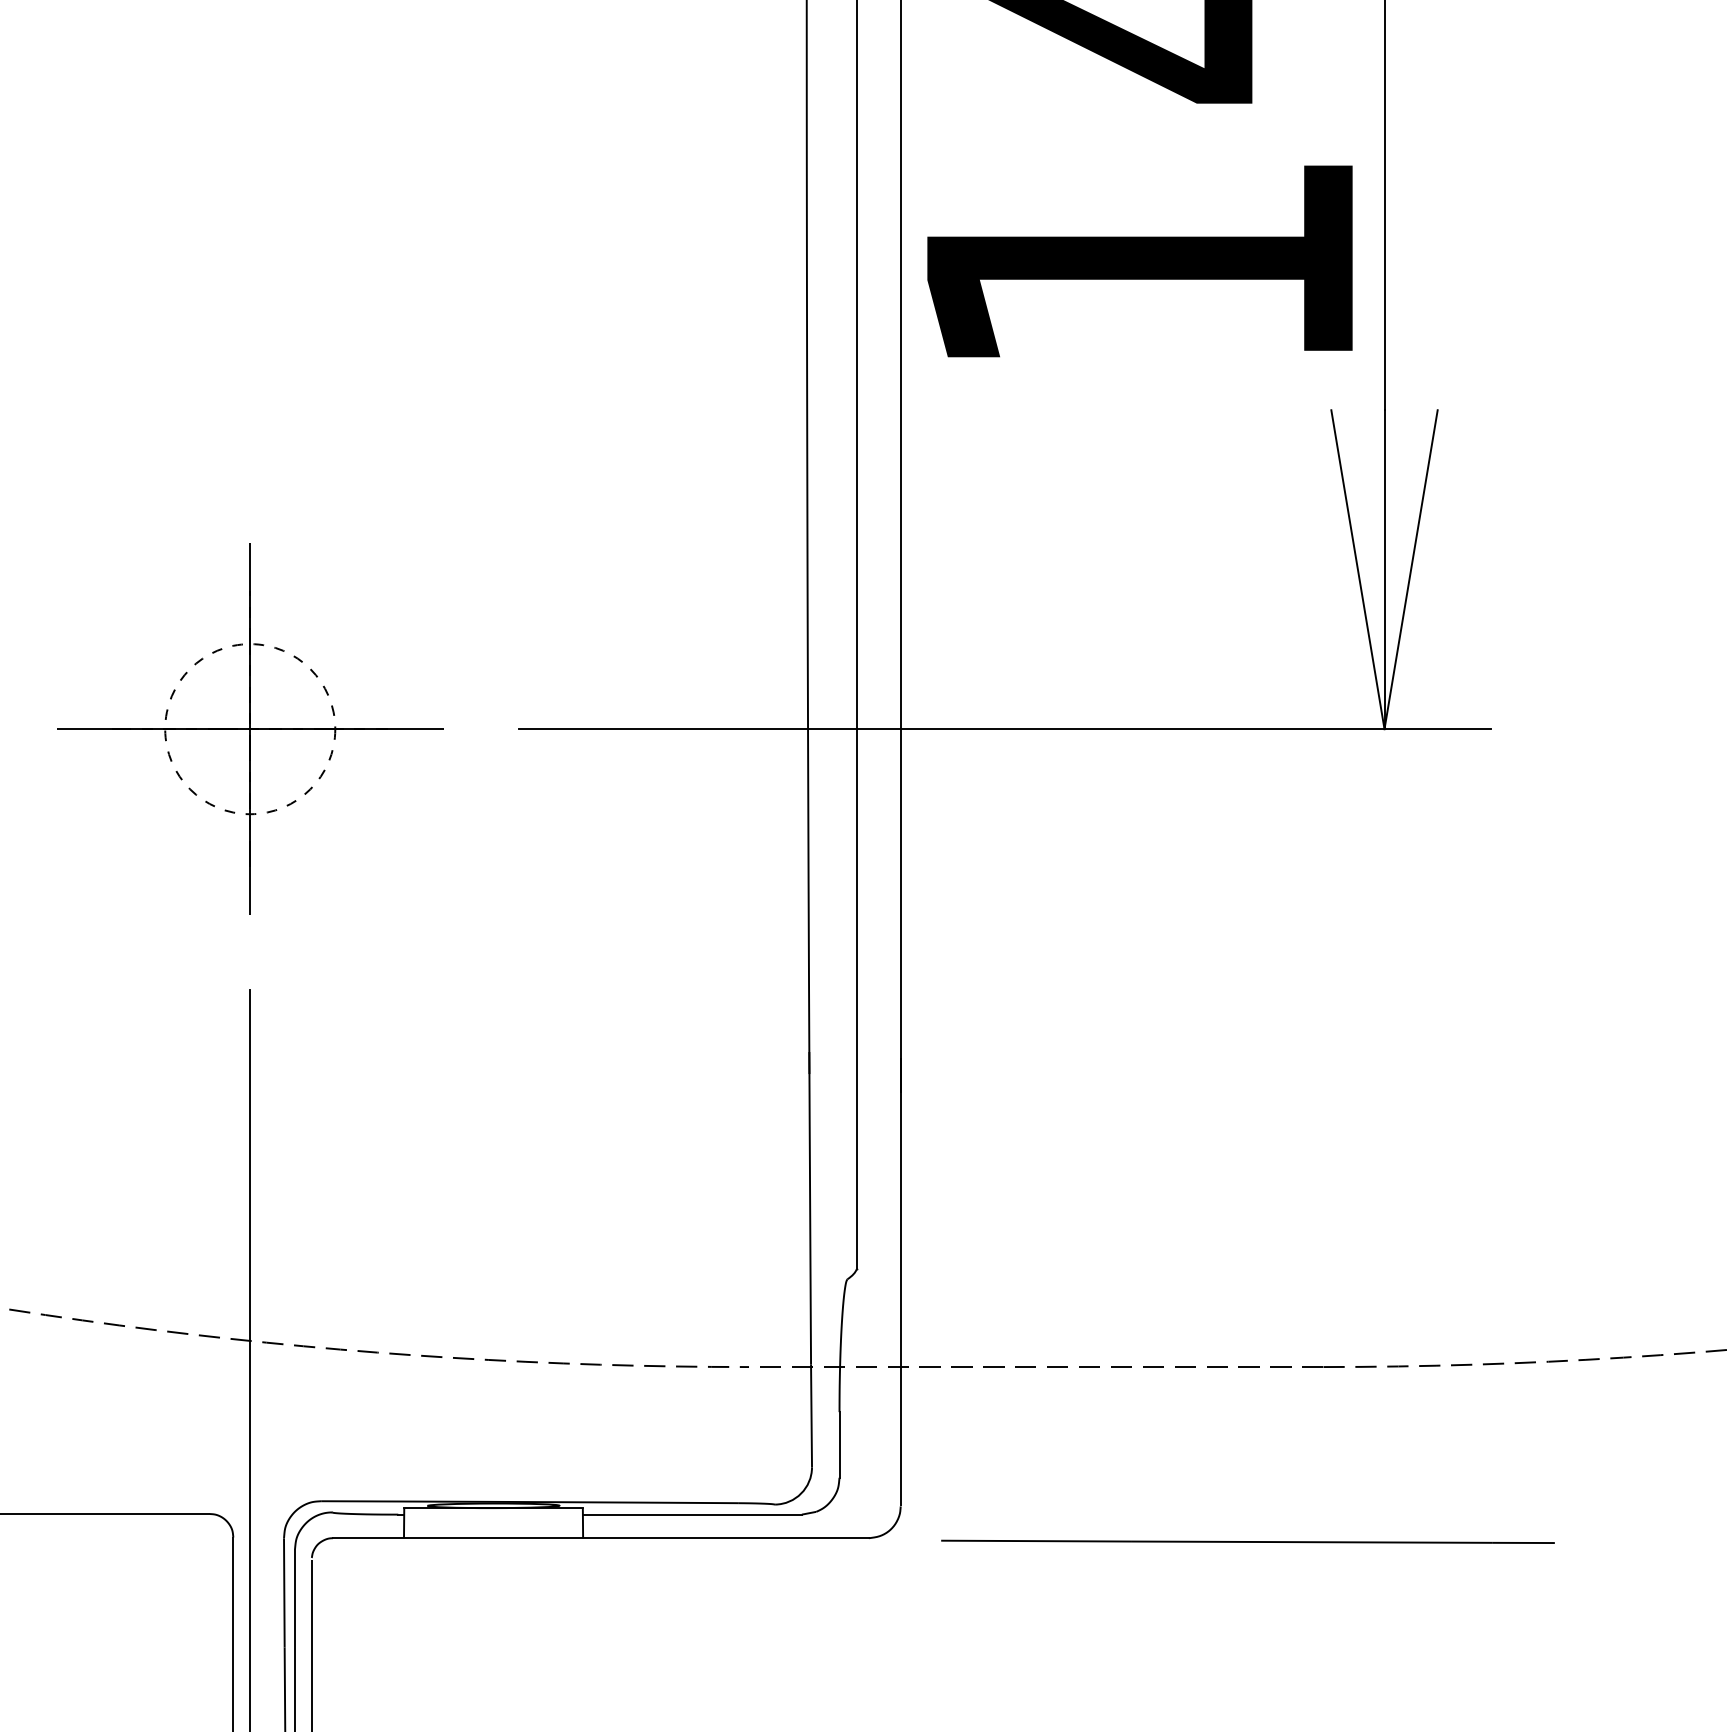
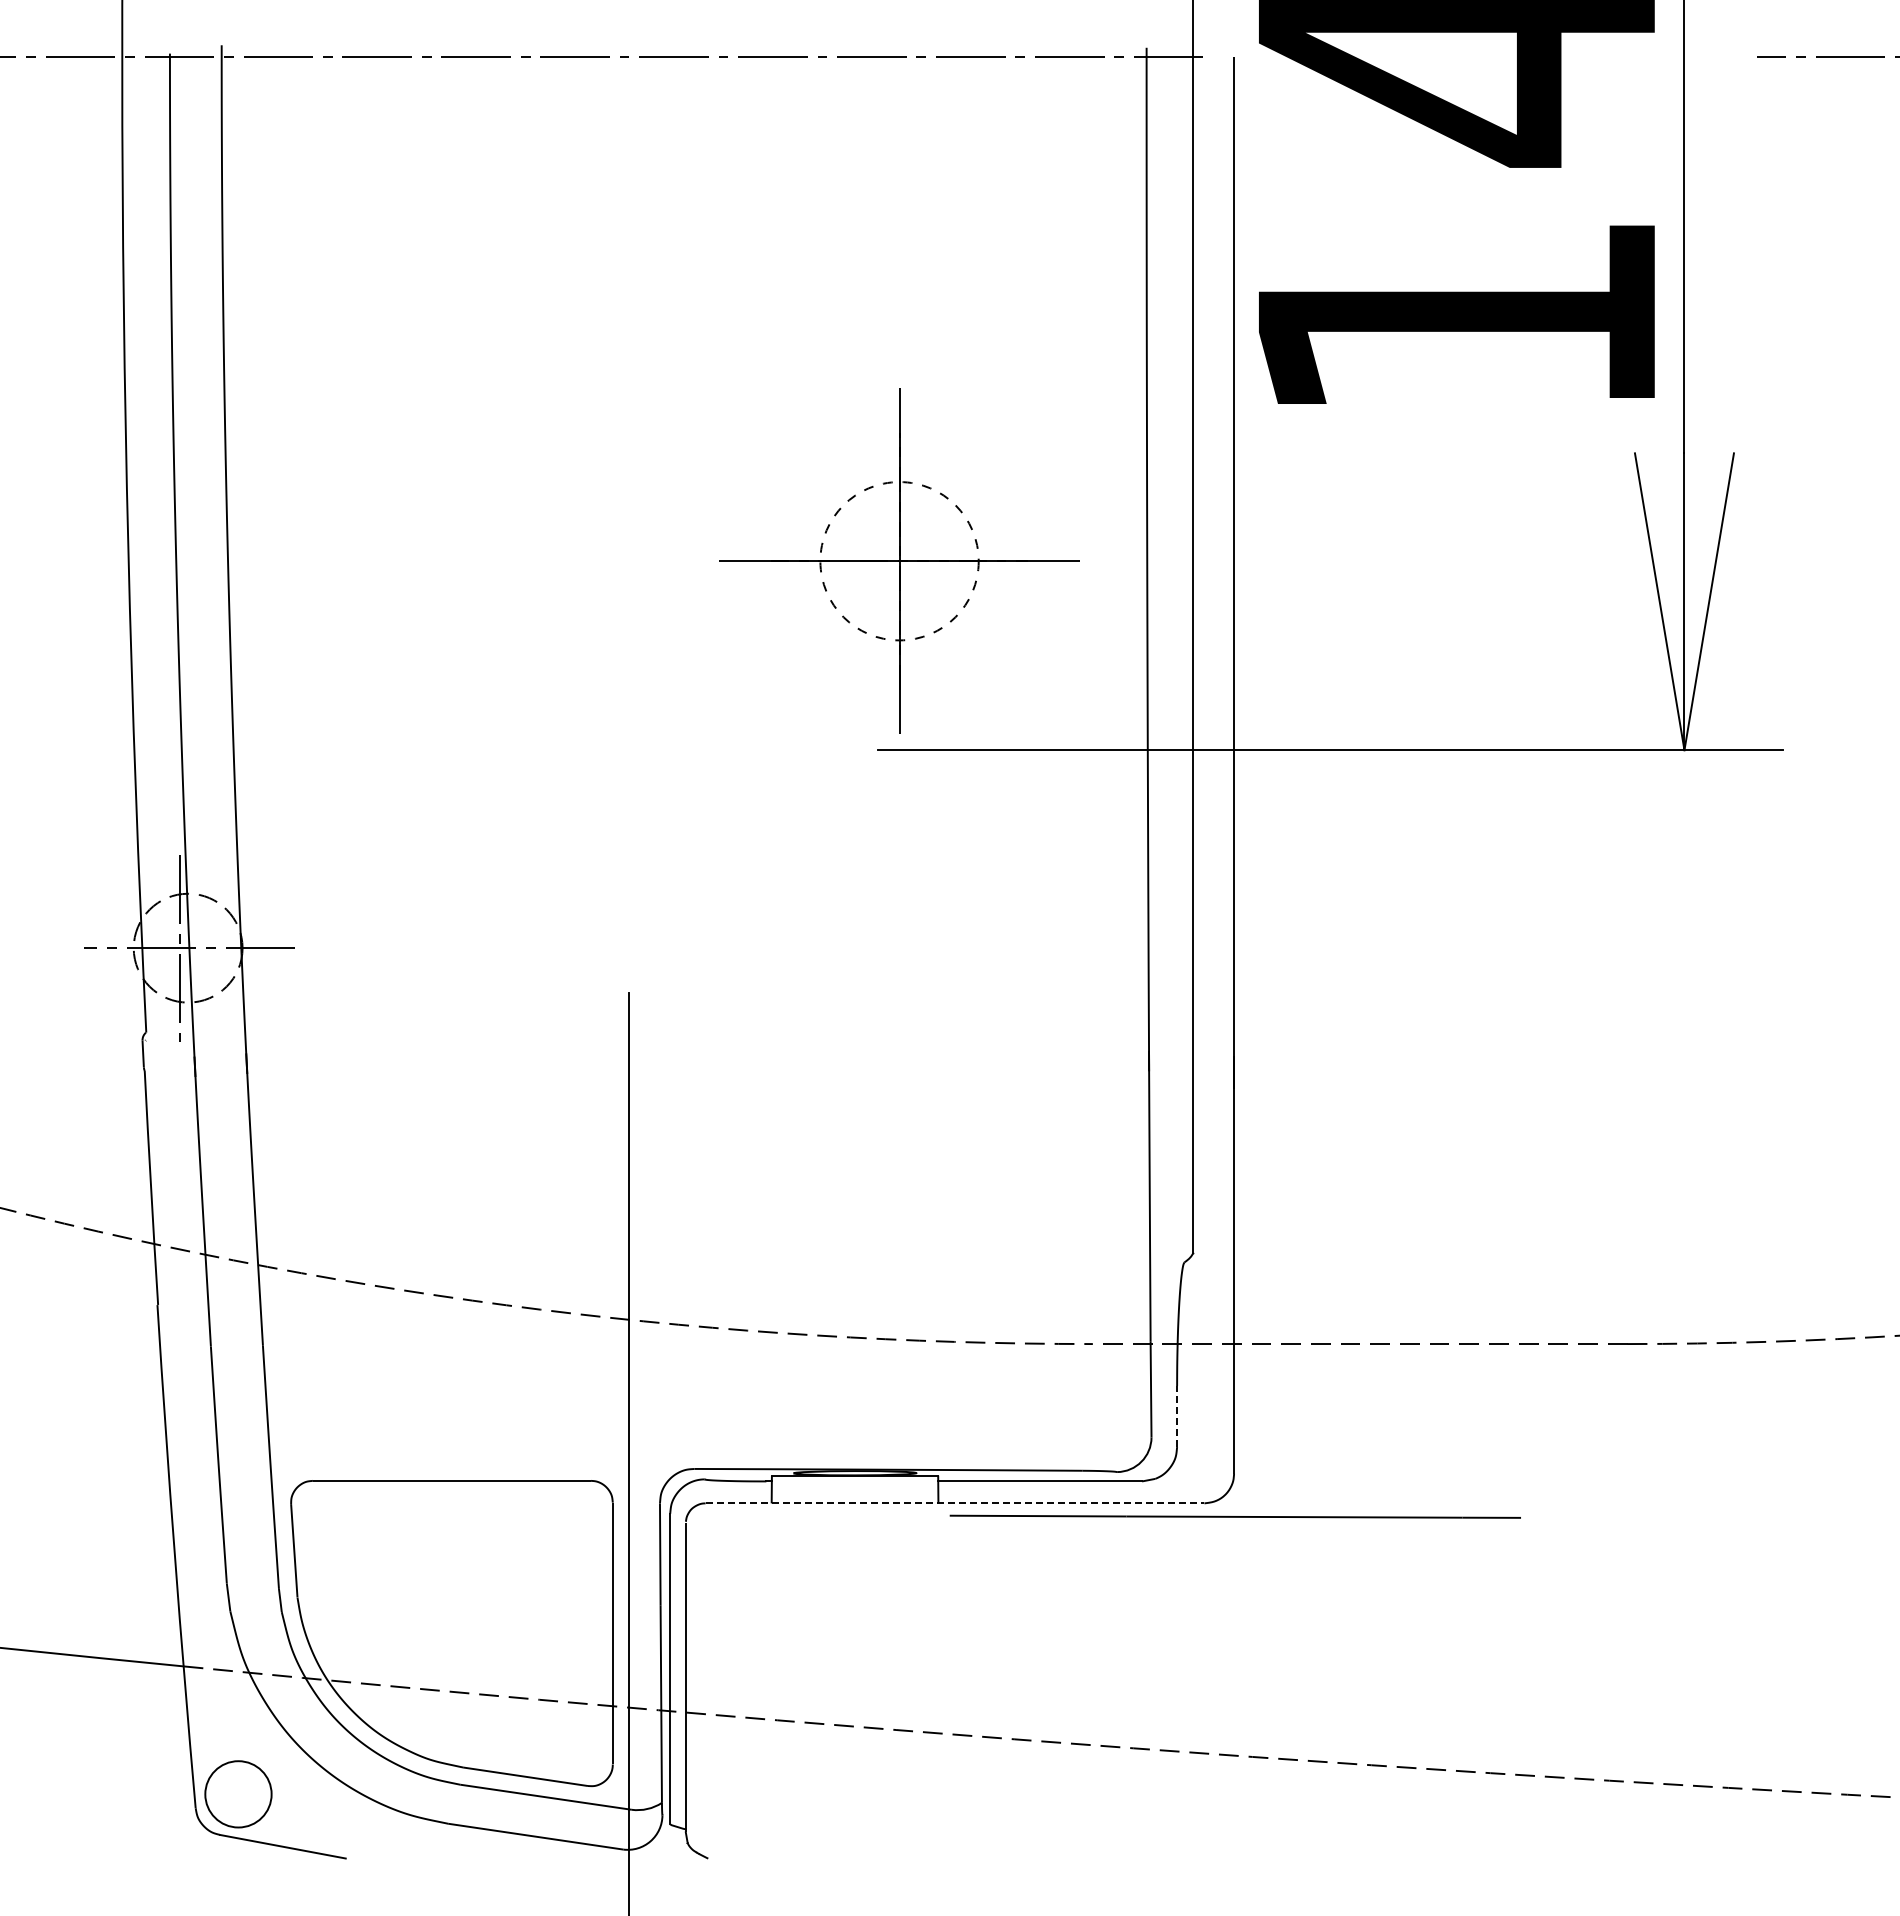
part: (250, 728) -> (899, 560), moved
line: (839, 1444) -> (1177, 1416), solid -> dashed
line: (601, 1538) -> (955, 1503), solid -> dashed
line: (1247, 1541) -> (1234, 1516), moved

